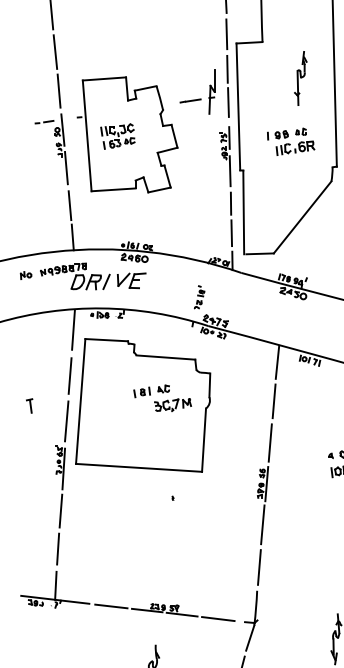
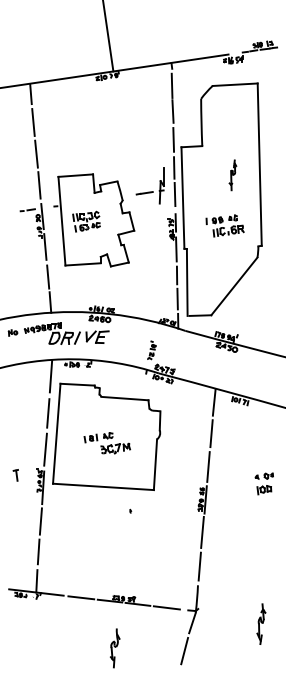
part: (300, 78) -> (232, 175), size x0.7
part: (162, 398) -> (107, 443), moved
part: (29, 406) -> (15, 475), moved

